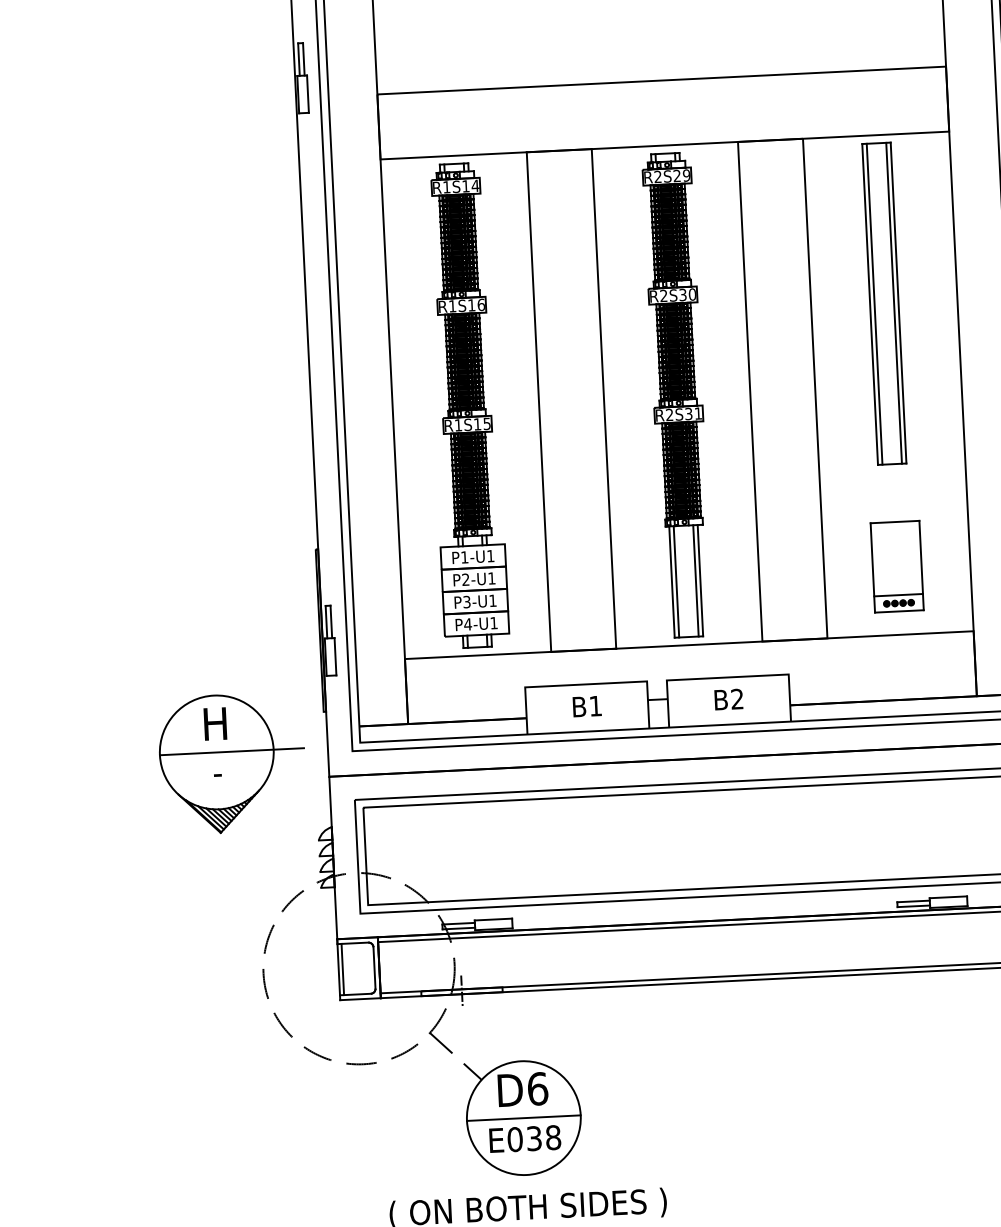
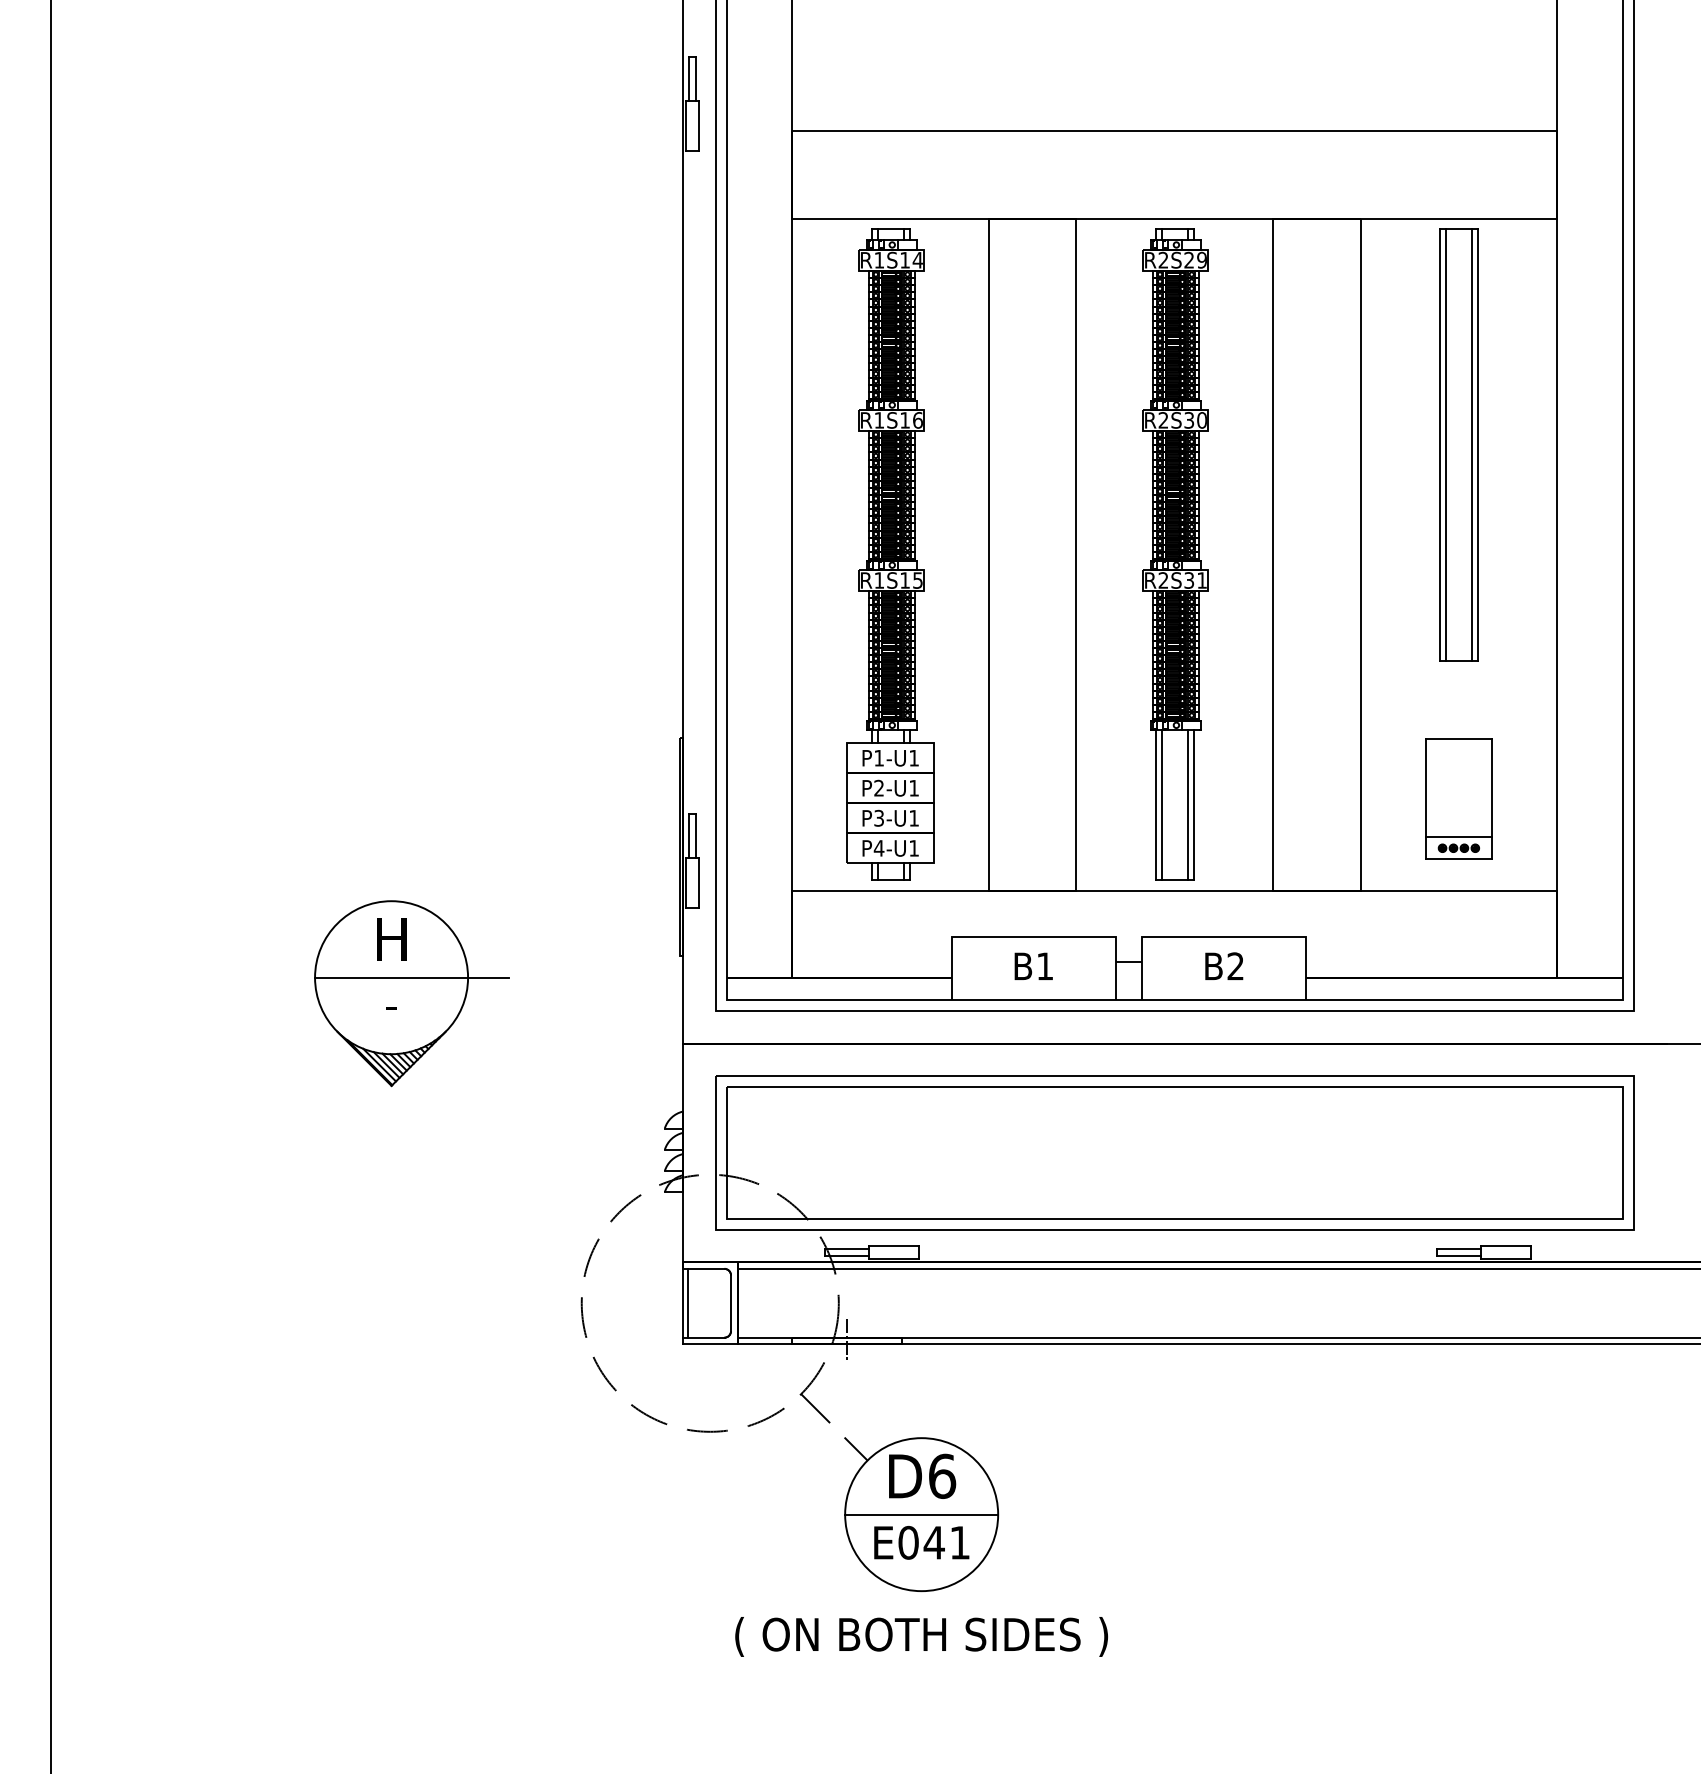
part: (232, 763) -> (411, 993), moved
text: (543, 1137) -> (946, 1542), E038 -> E041

